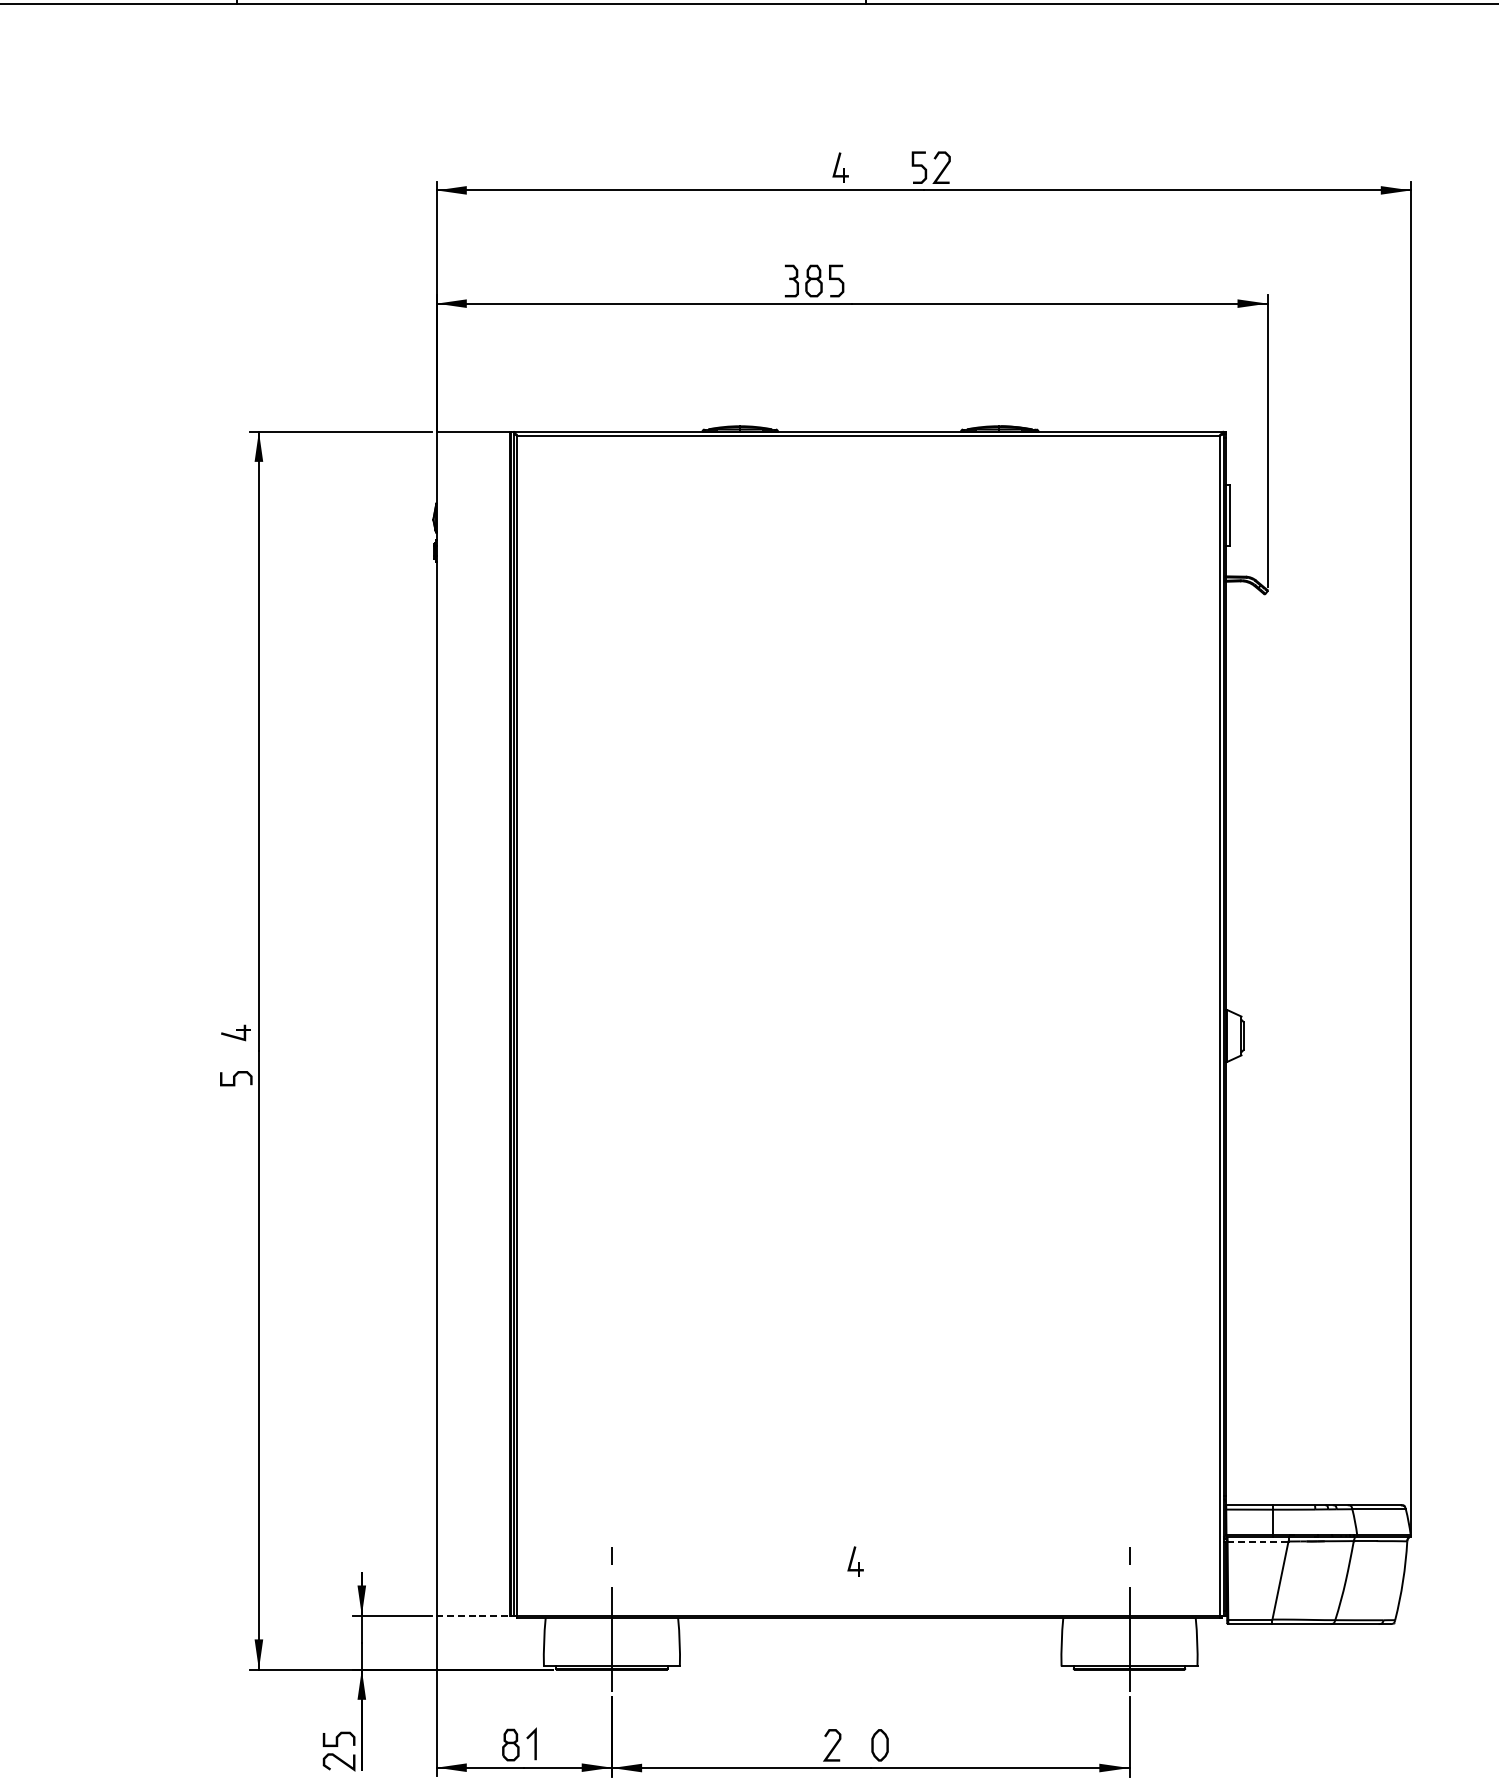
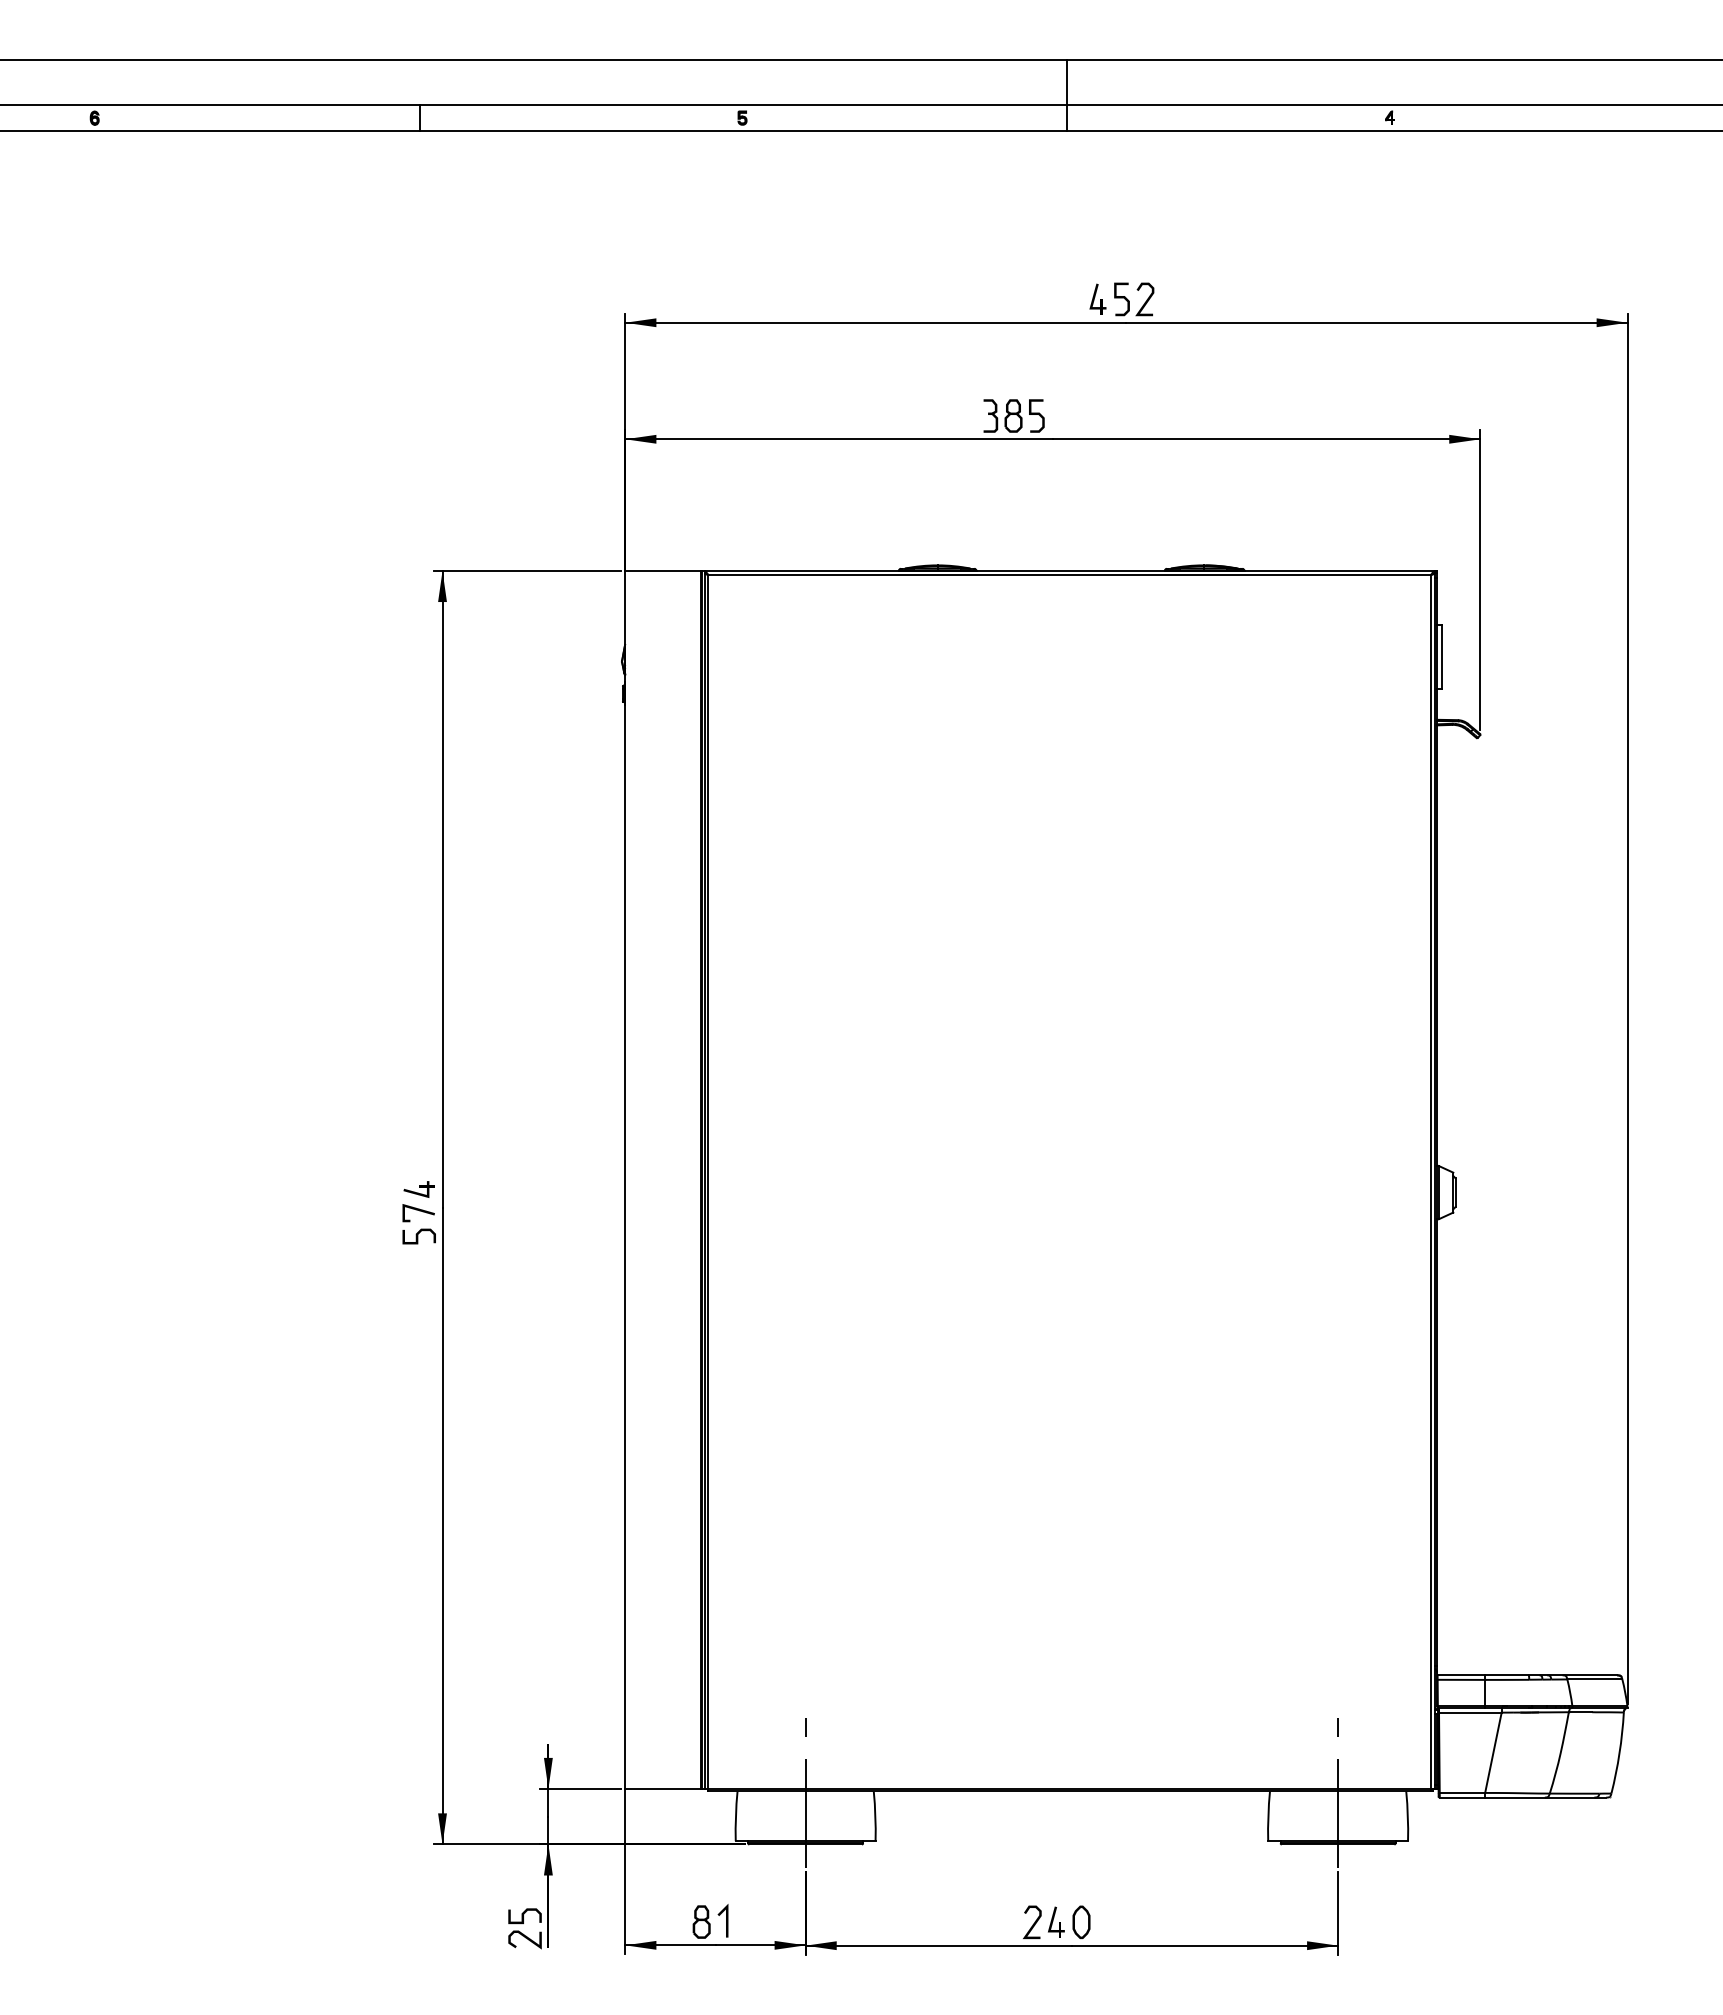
part: (840, 166) -> (1097, 298), moved
line: (236, 1054) -> (419, 1211), added
line: (1258, 1541) -> (1470, 1712), dashed -> solid
part: (855, 1560) -> (1056, 1921), moved
line: (477, 1615) -> (667, 1788), dashed -> solid

